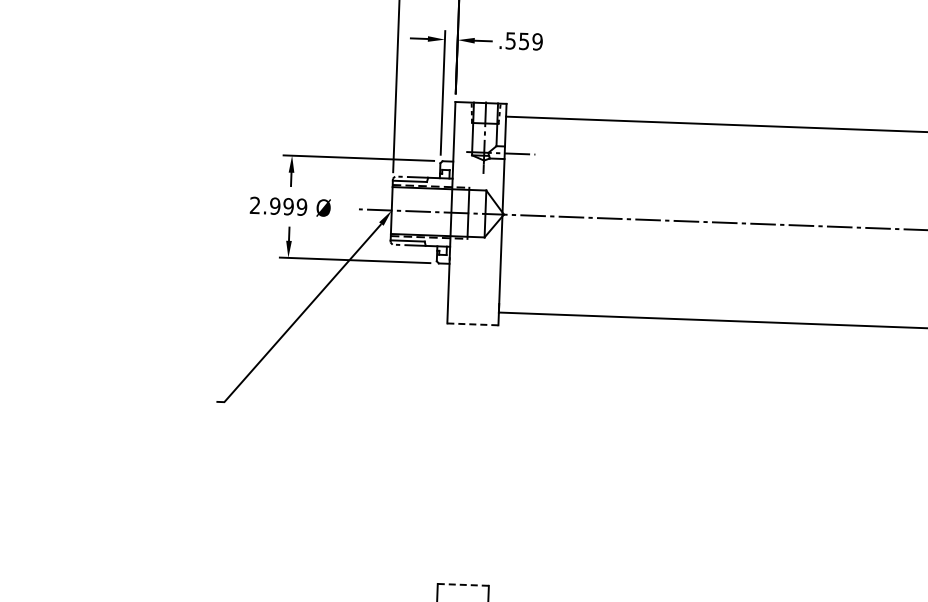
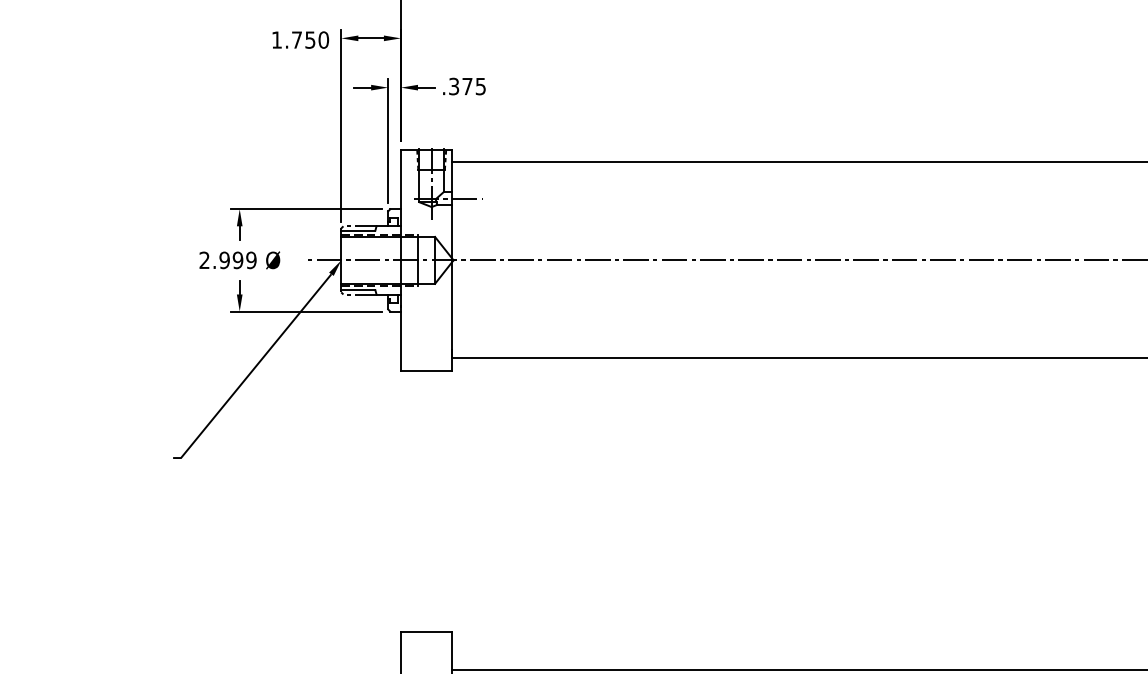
text: (524, 41) -> (467, 86), .559 -> .375
line: (472, 324) -> (426, 371), dashed -> solid
line: (463, 584) -> (426, 631), dashed -> solid

